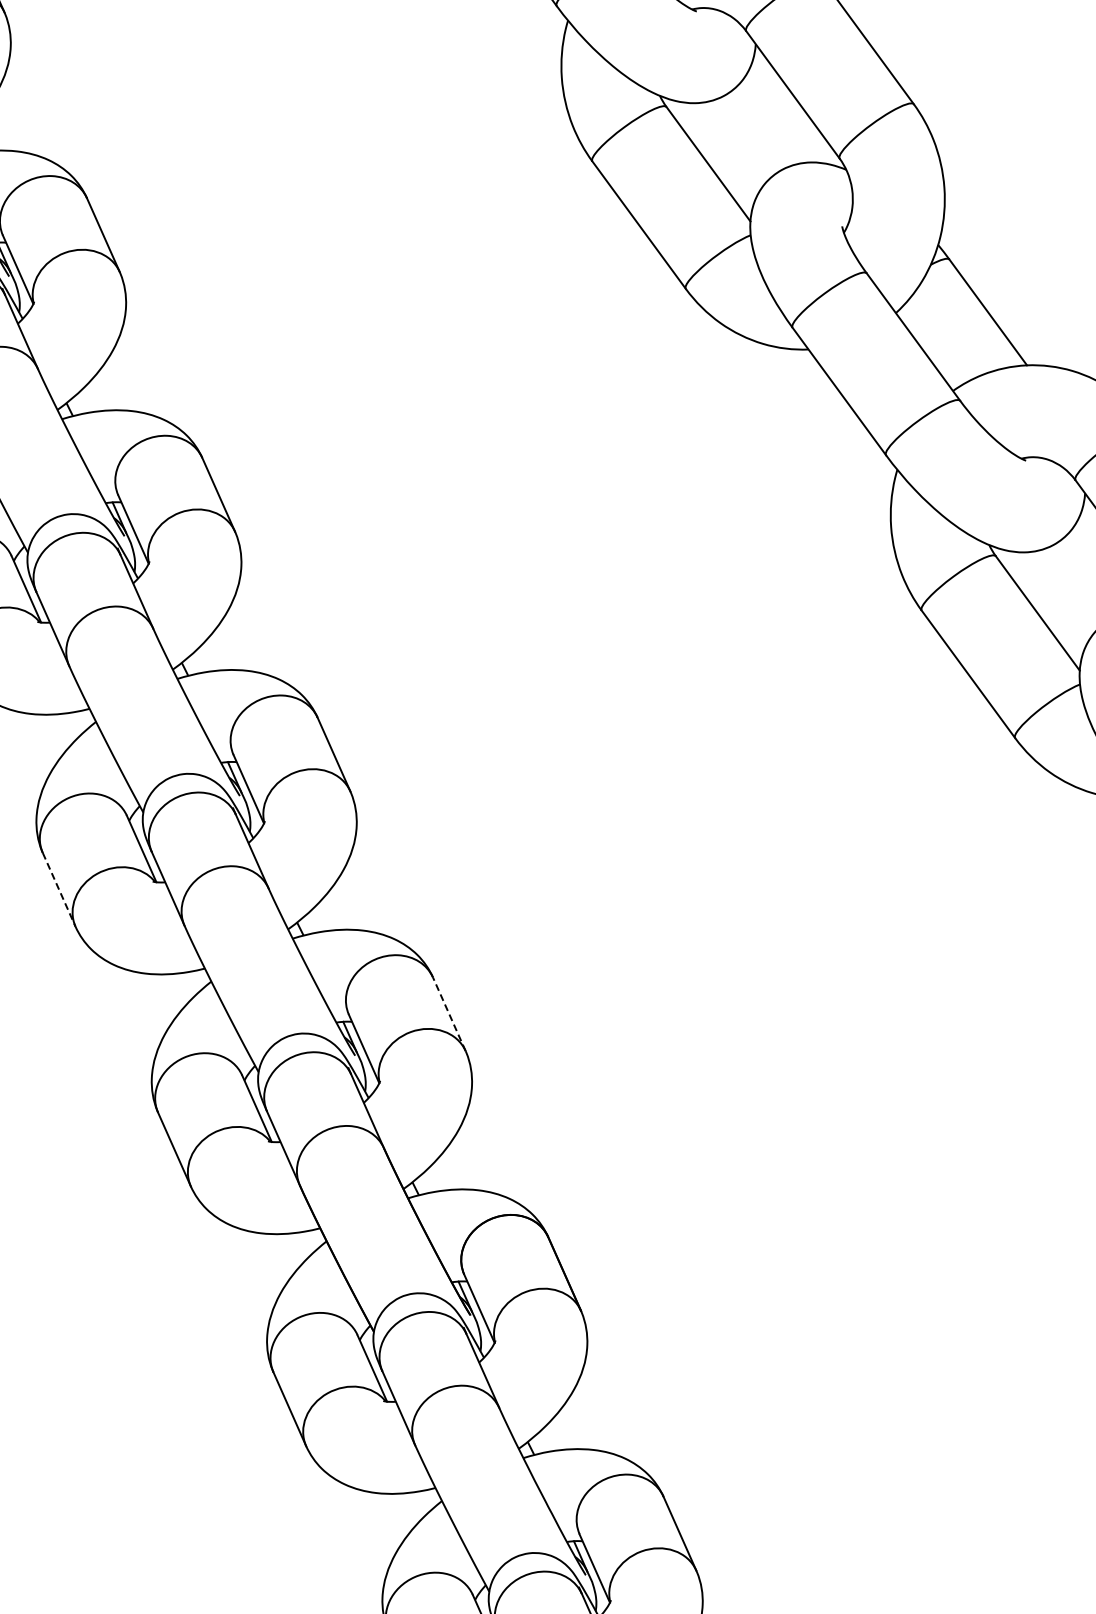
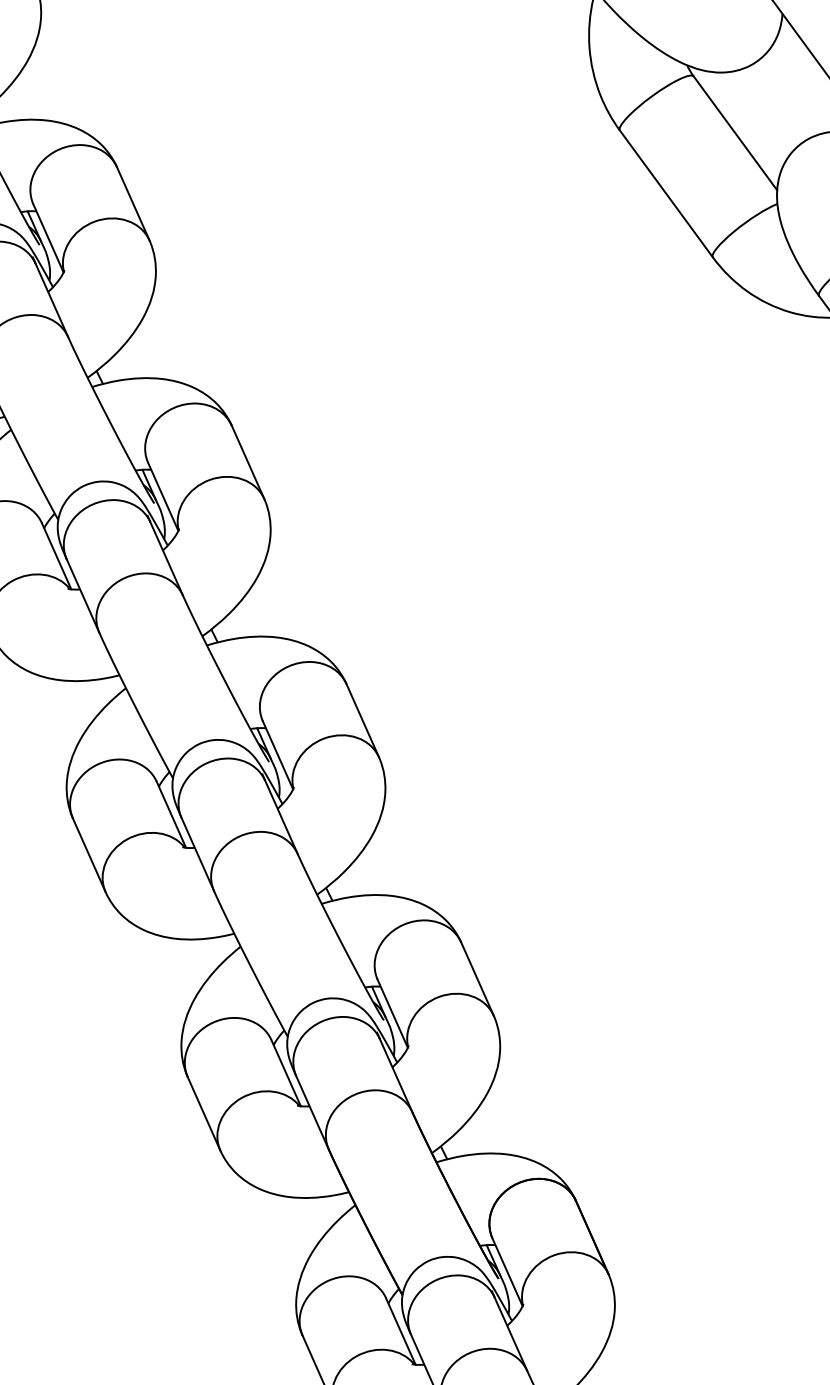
line: (59, 890) -> (89, 856), dashed -> solid
line: (449, 1013) -> (477, 978), dashed -> solid

